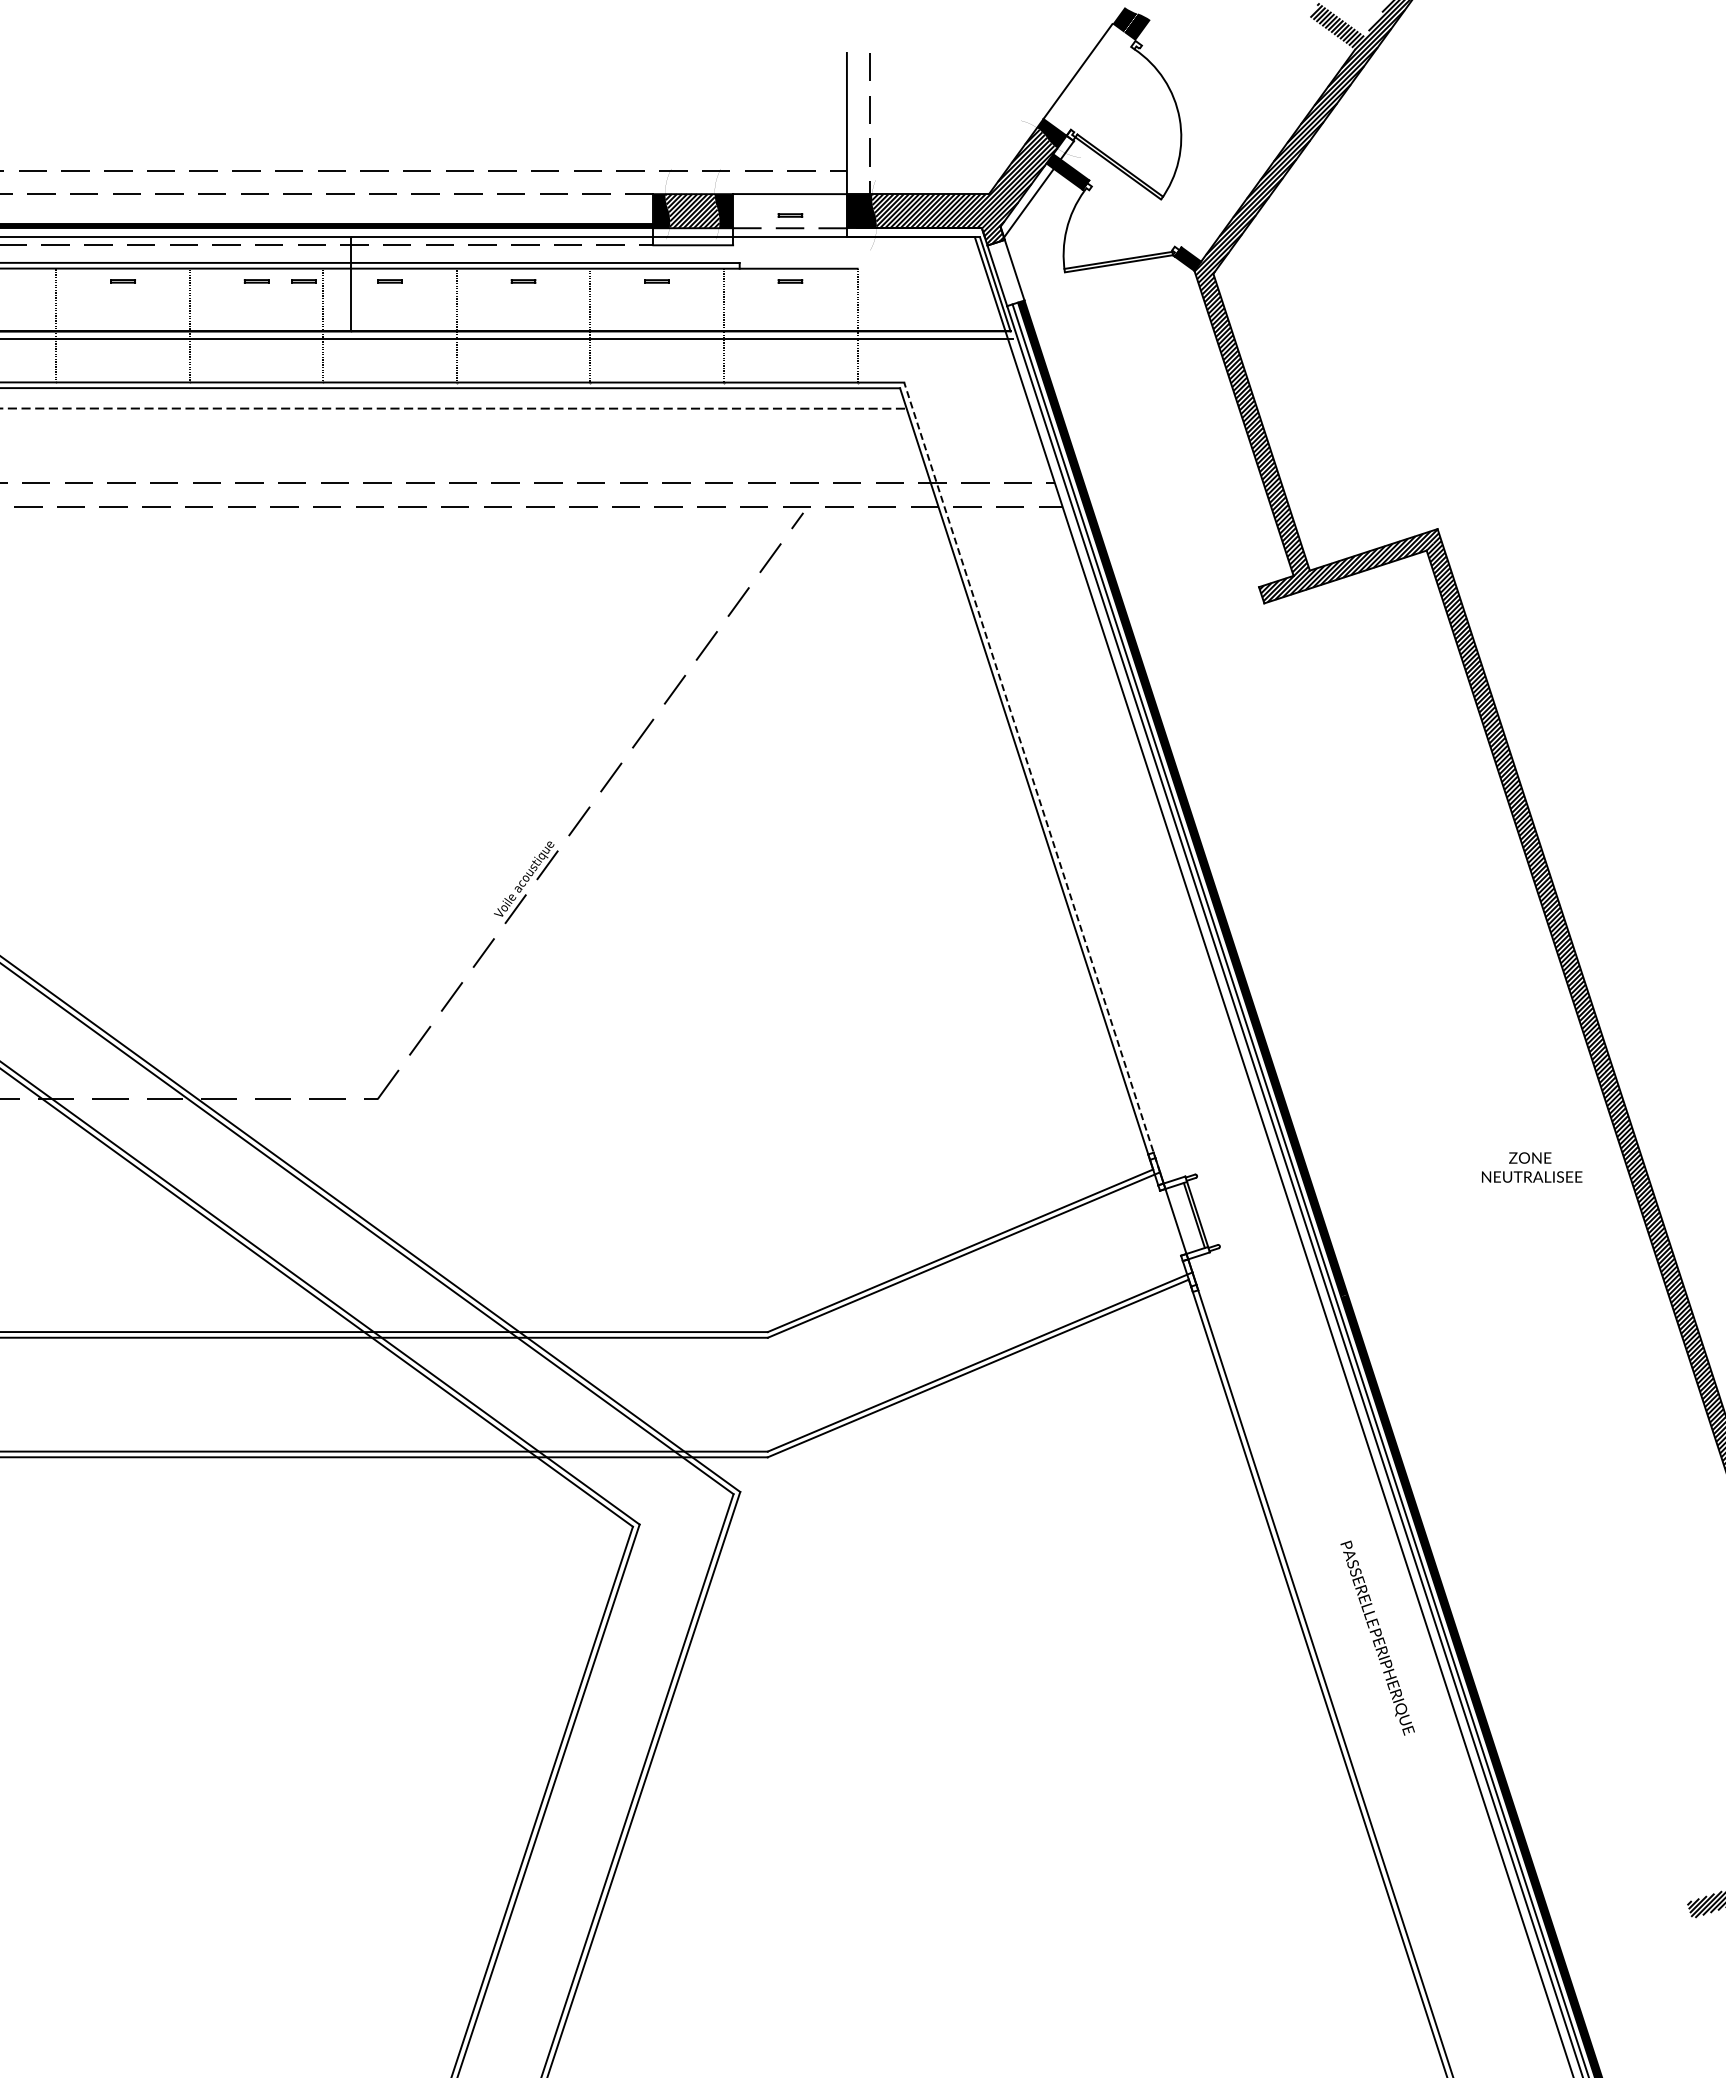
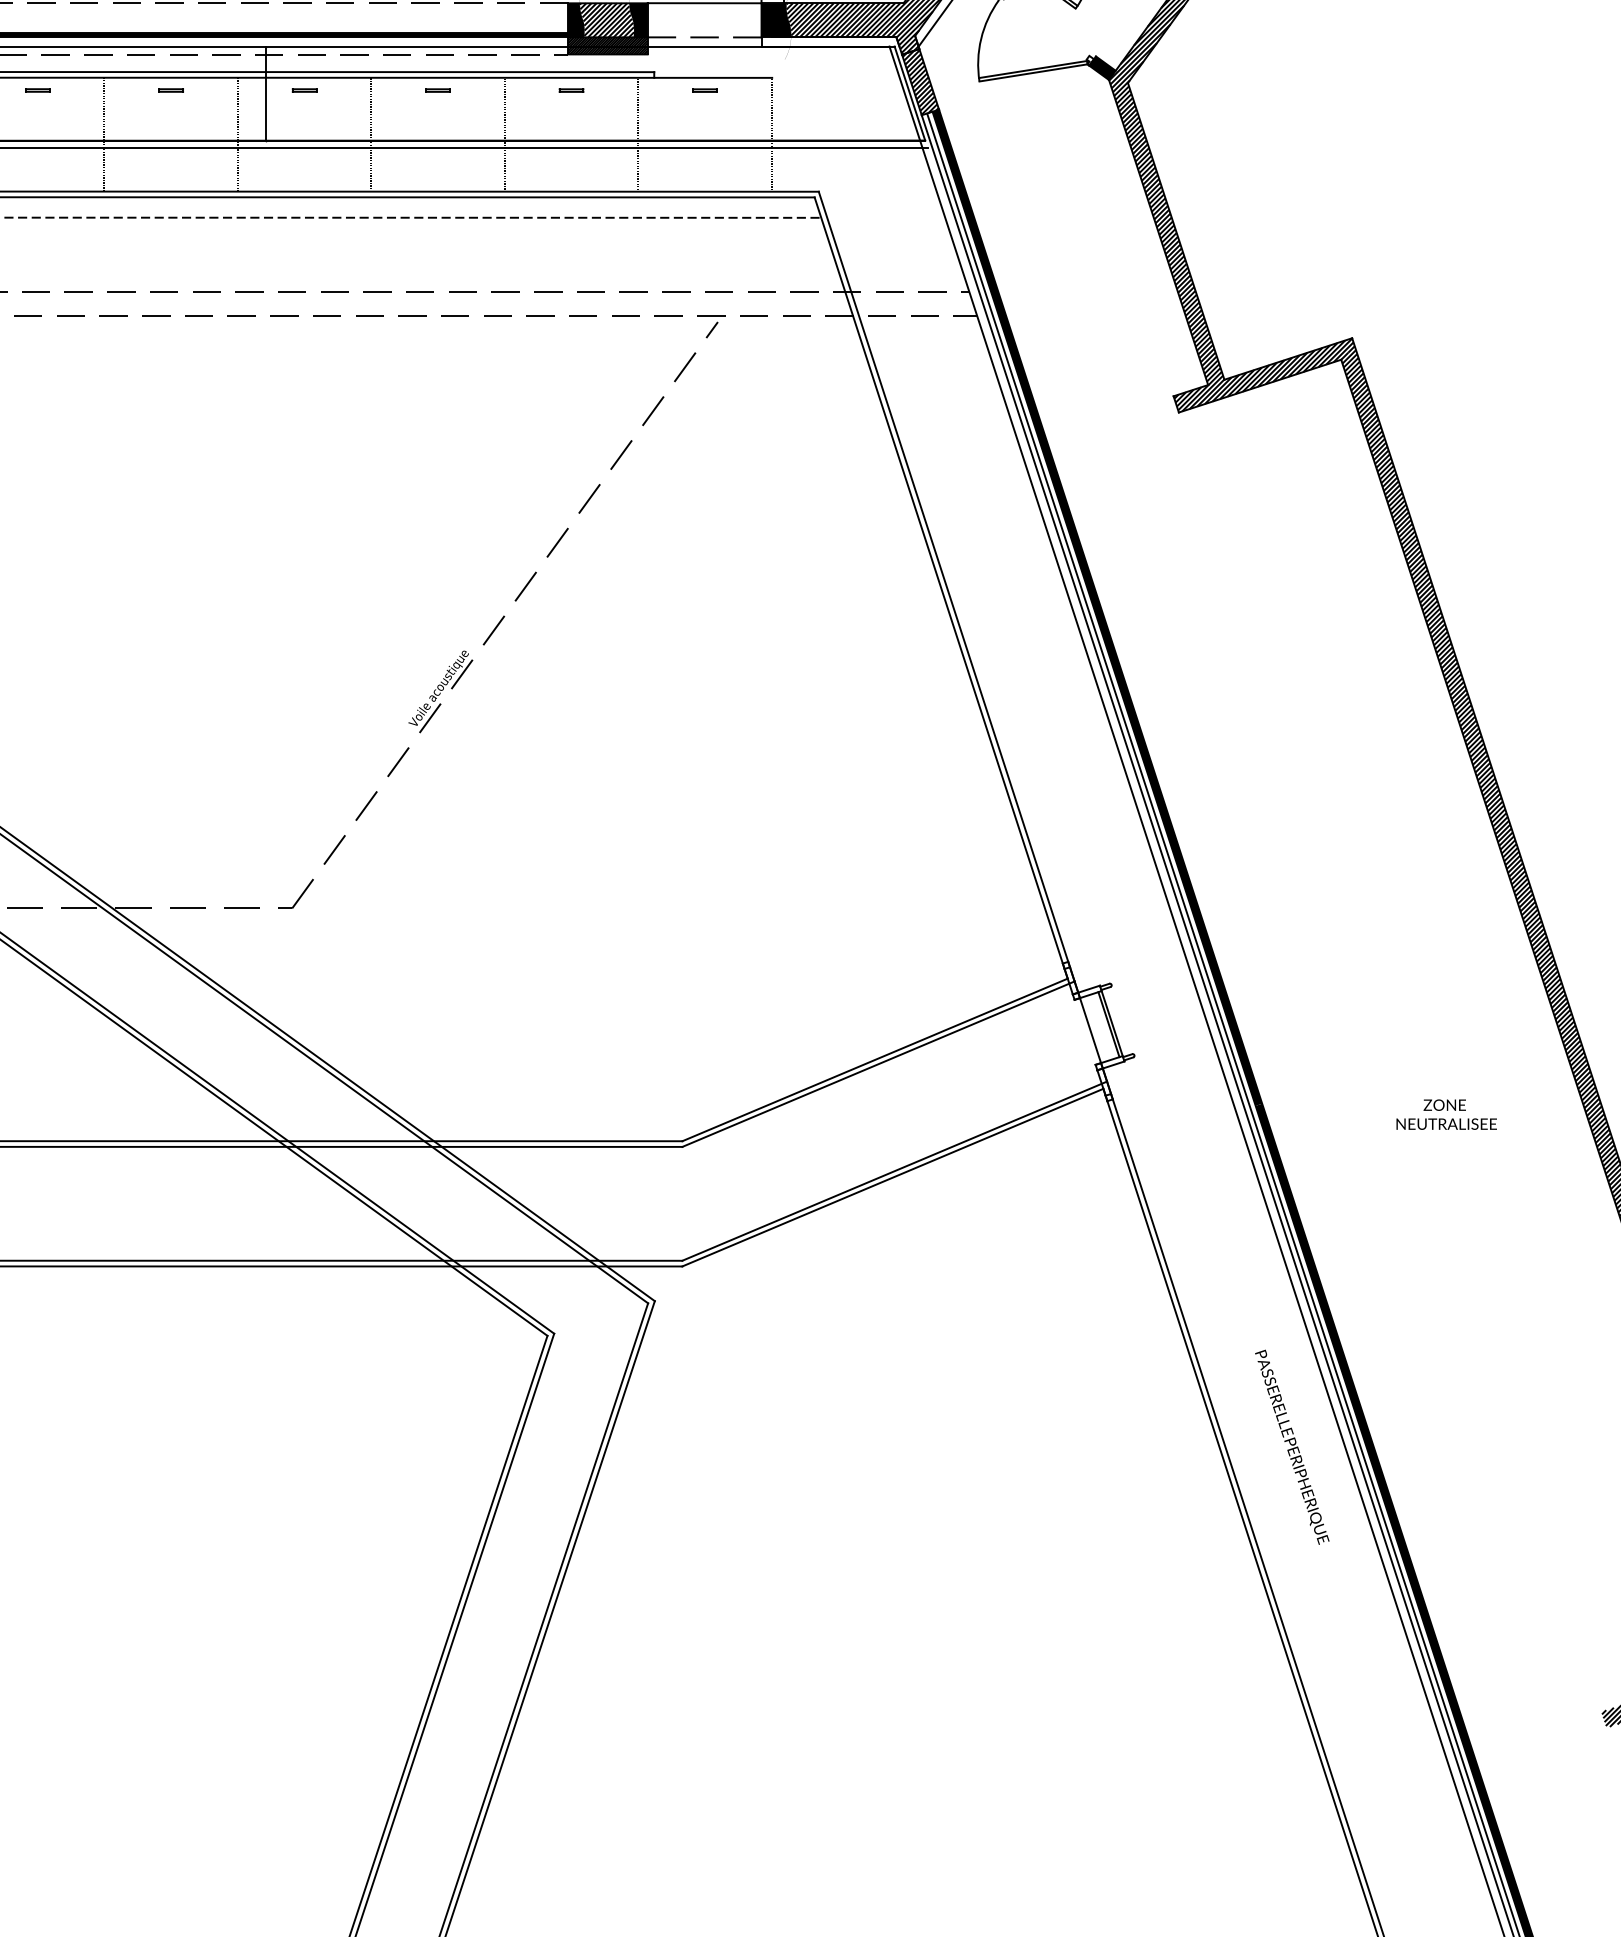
line: (790, 215) -> (705, 24), removed
hatch: (693, 236) -> (608, 45), added
hatch: (1006, 273) -> (921, 82), added
line: (303, 281) -> (218, 90), removed
line: (1031, 776) -> (946, 585), dashed -> solid
text: (1532, 1167) -> (1447, 1114), moved

